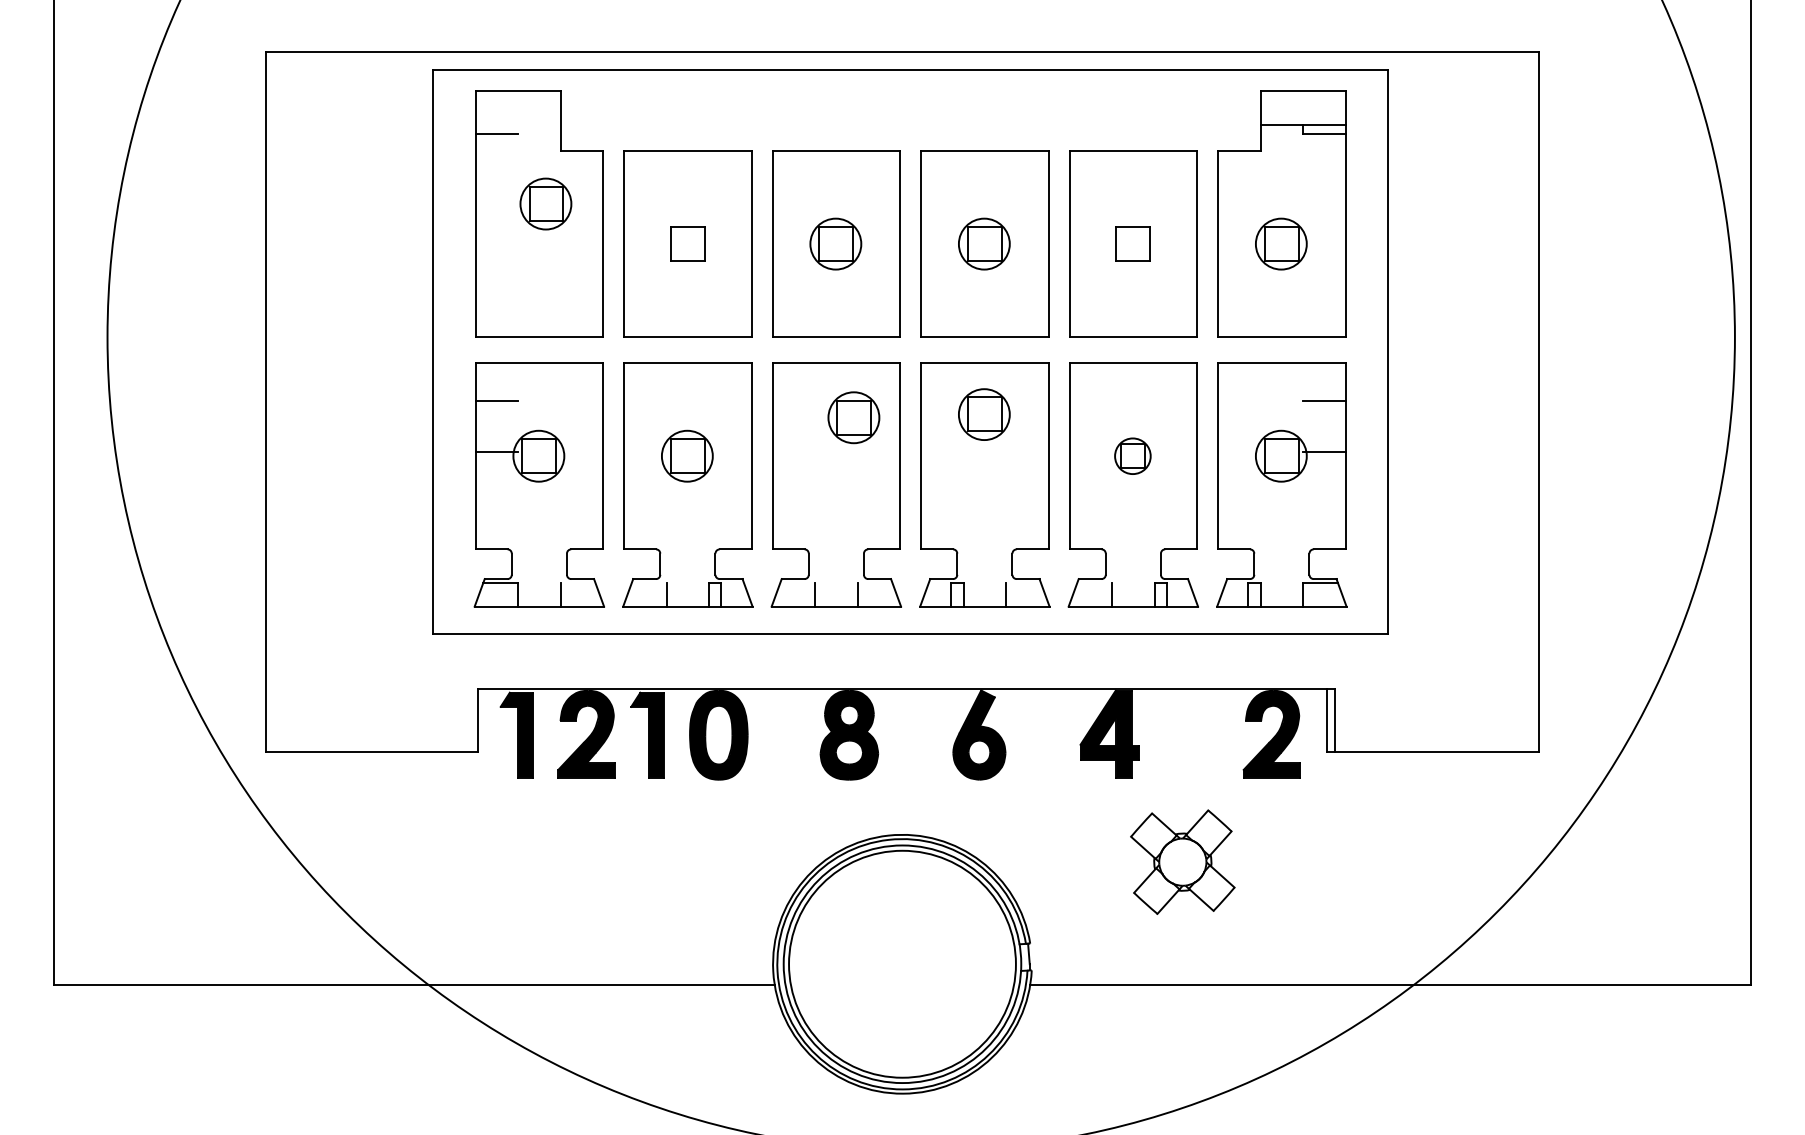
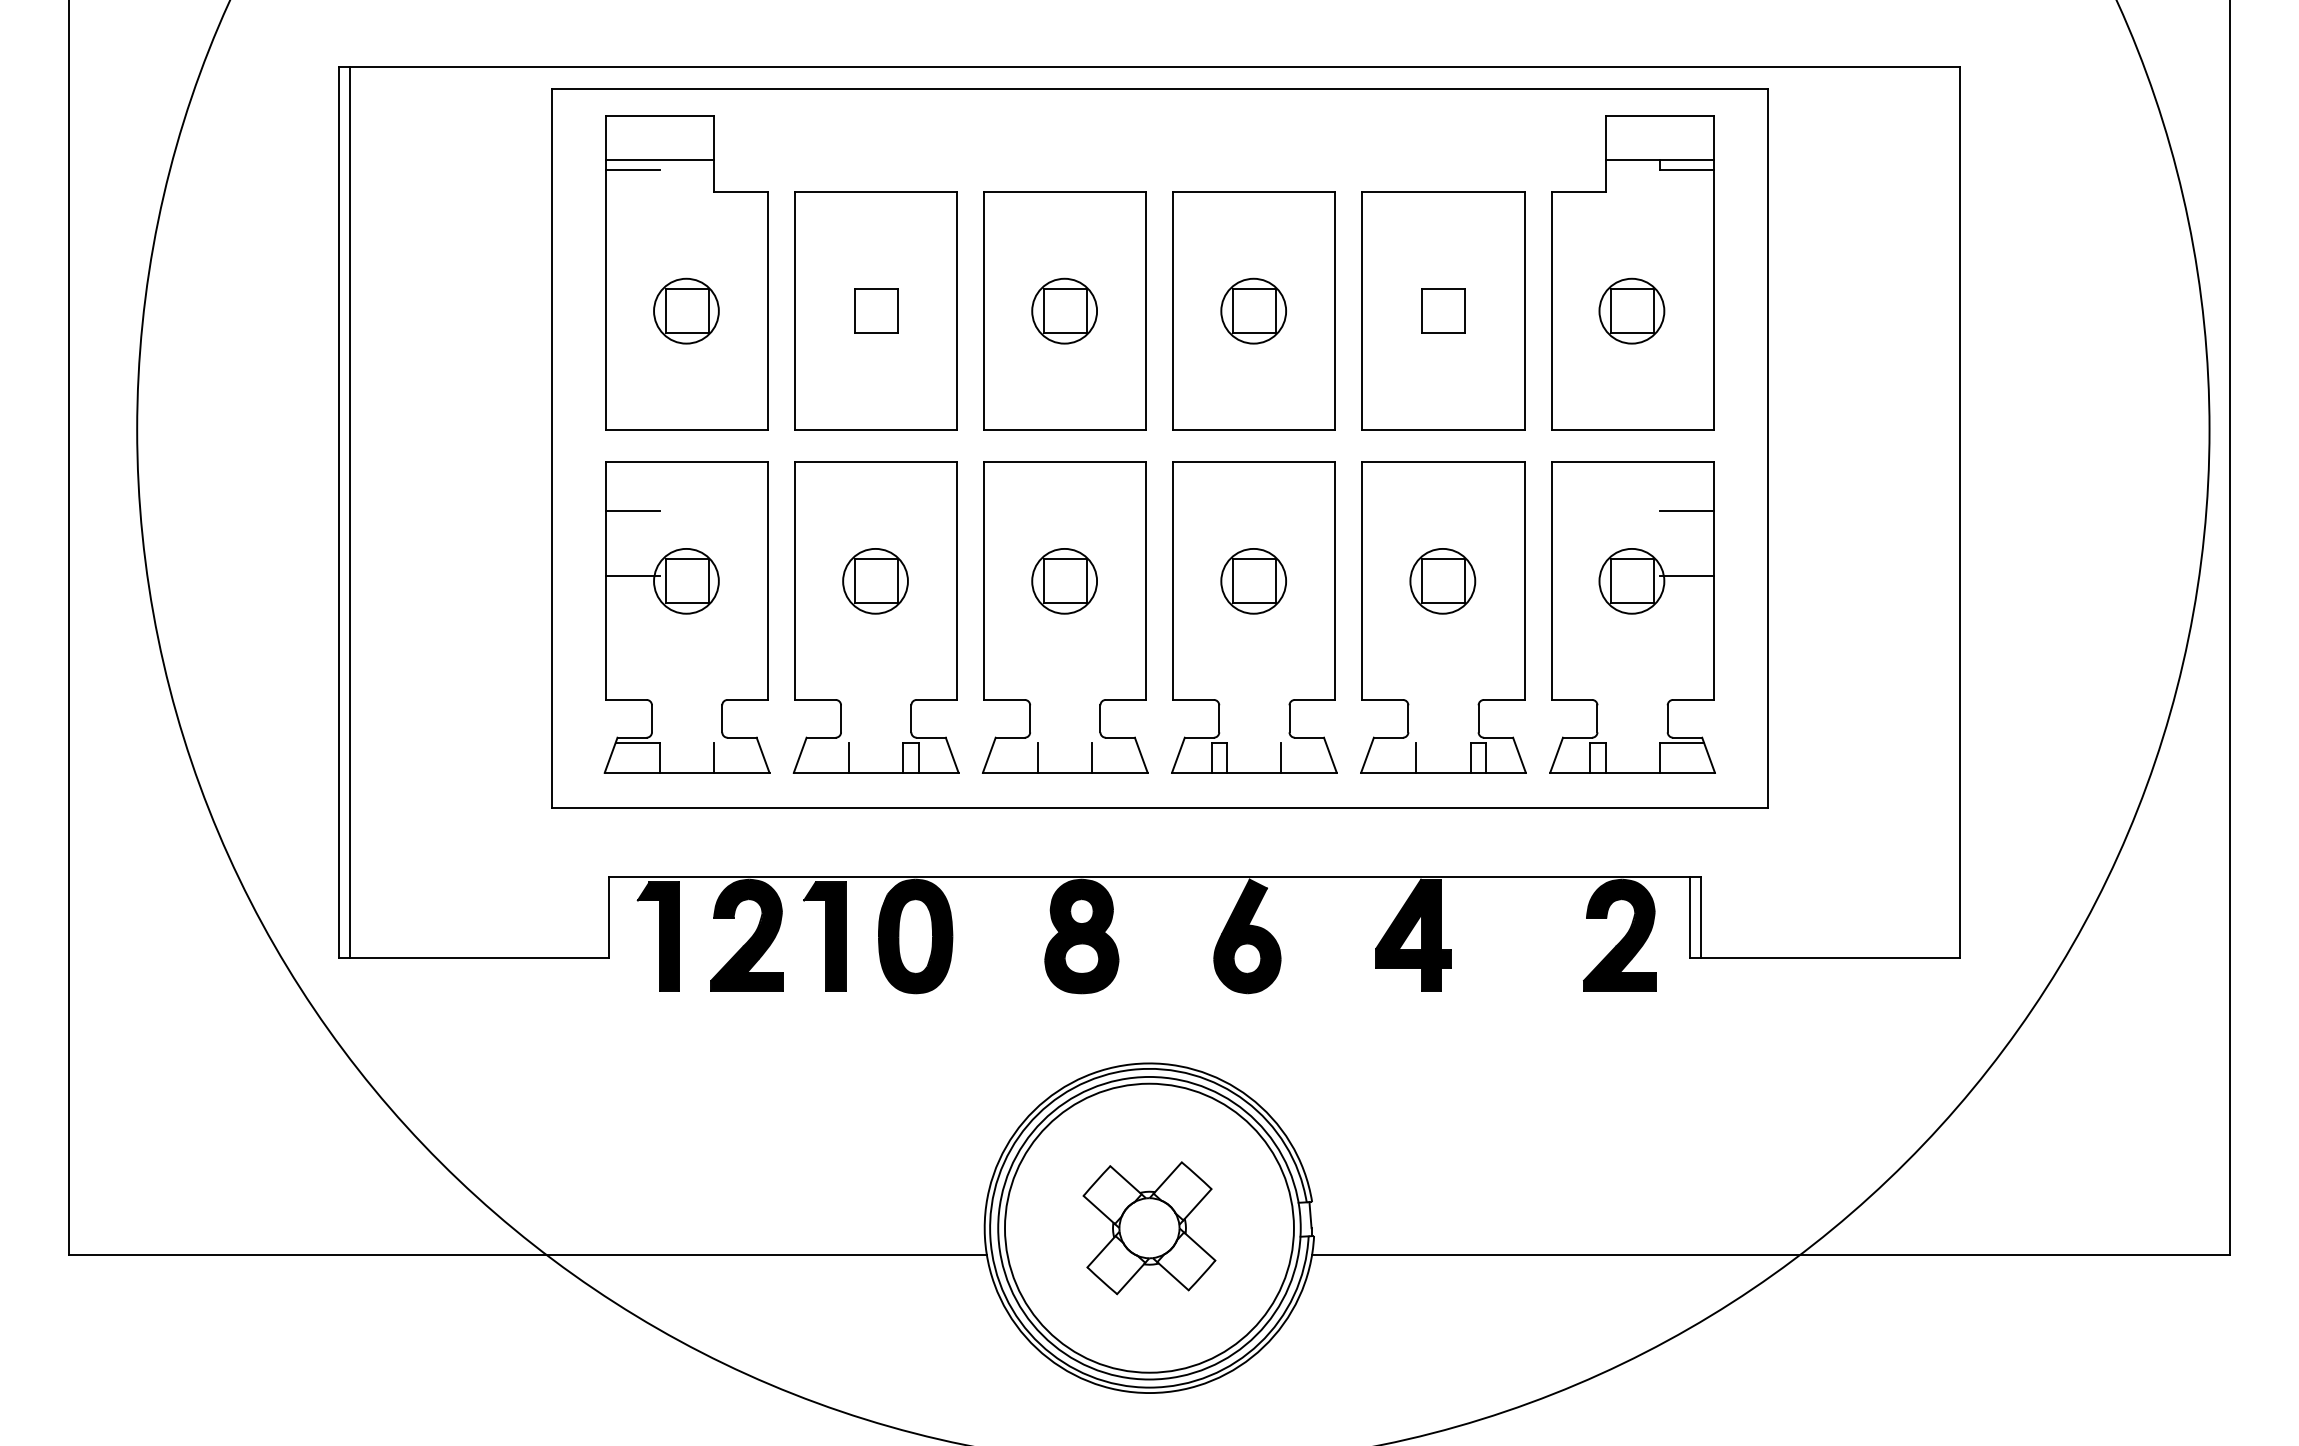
line: (518, 124) -> (660, 159), added
part: (545, 203) -> (686, 310), moved
line: (274, 402) -> (349, 512), added
part: (984, 414) -> (1253, 581), moved
part: (853, 417) -> (1064, 581), moved
part: (1132, 456) -> (1442, 581), size x1.43
part: (1182, 862) -> (1149, 1228), moved

